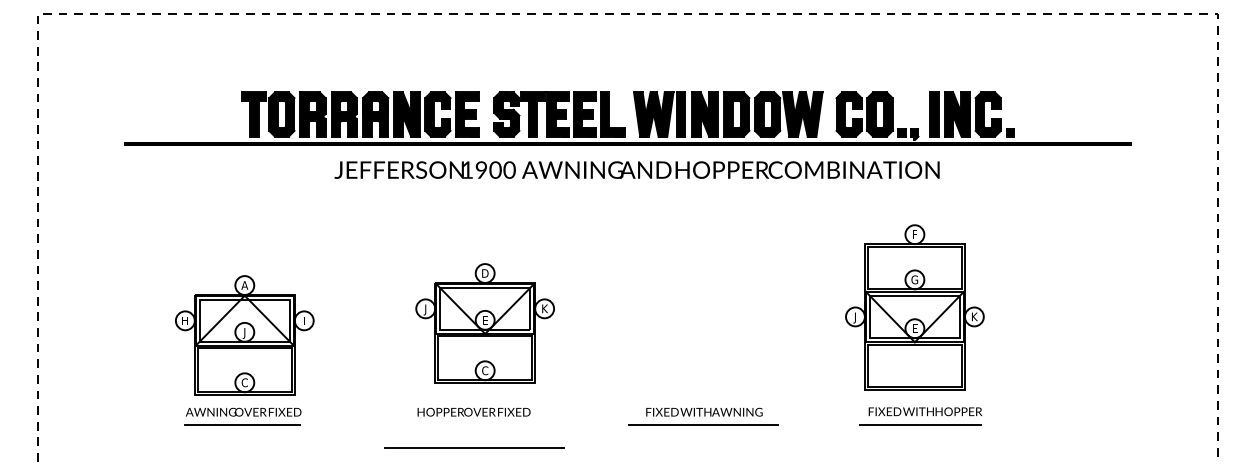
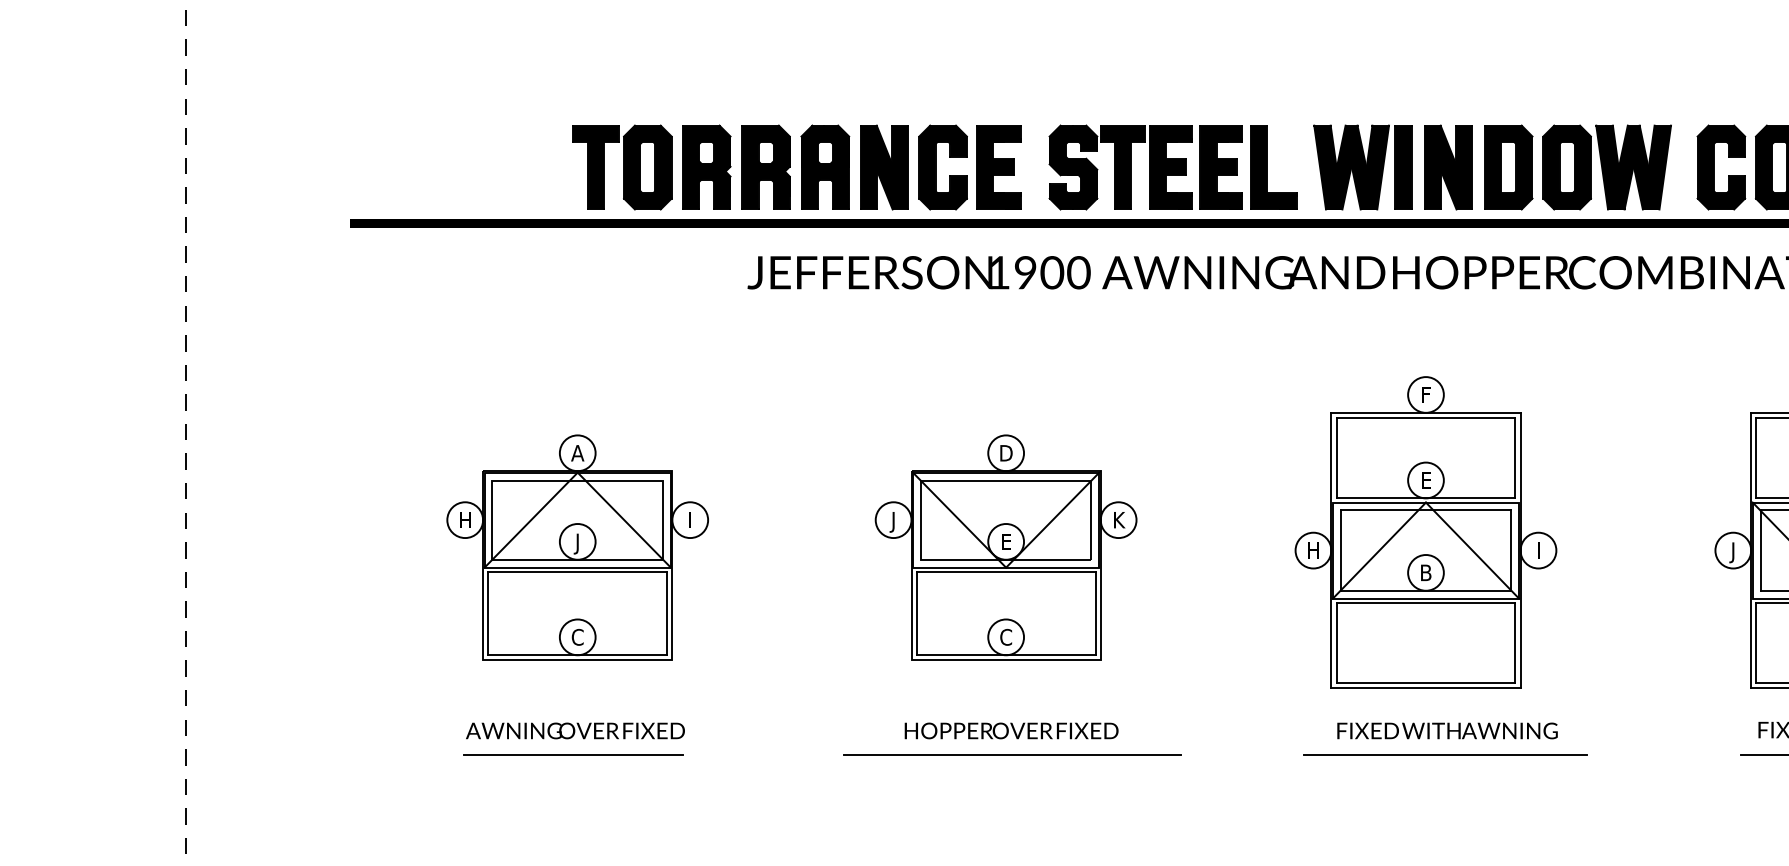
part: (692, 307) -> (1424, 532), added
part: (484, 323) -> (1004, 547), moved
part: (244, 335) -> (577, 547), moved
line: (474, 447) -> (1012, 754), moved

